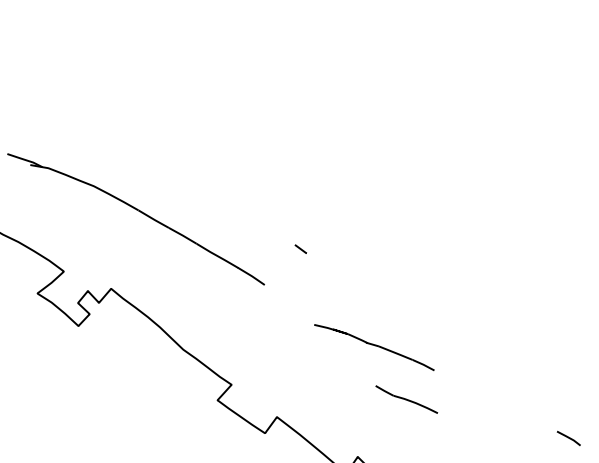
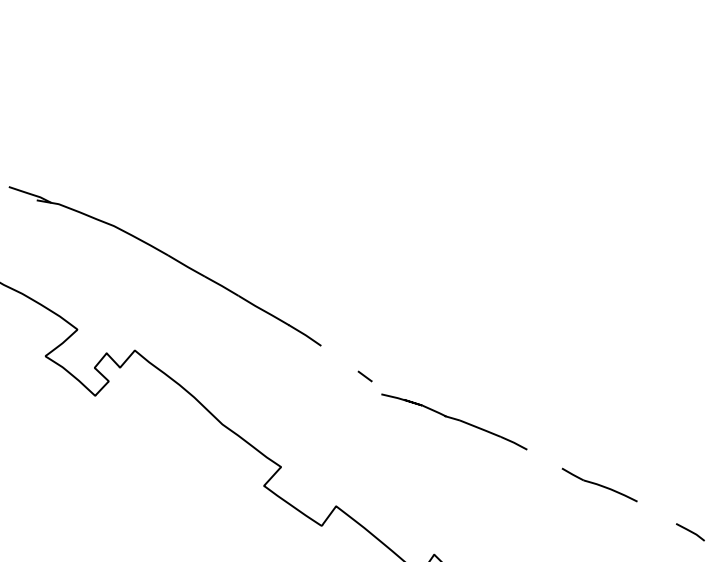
line: (300, 249) -> (364, 376), moved
part: (406, 399) -> (599, 484), moved

